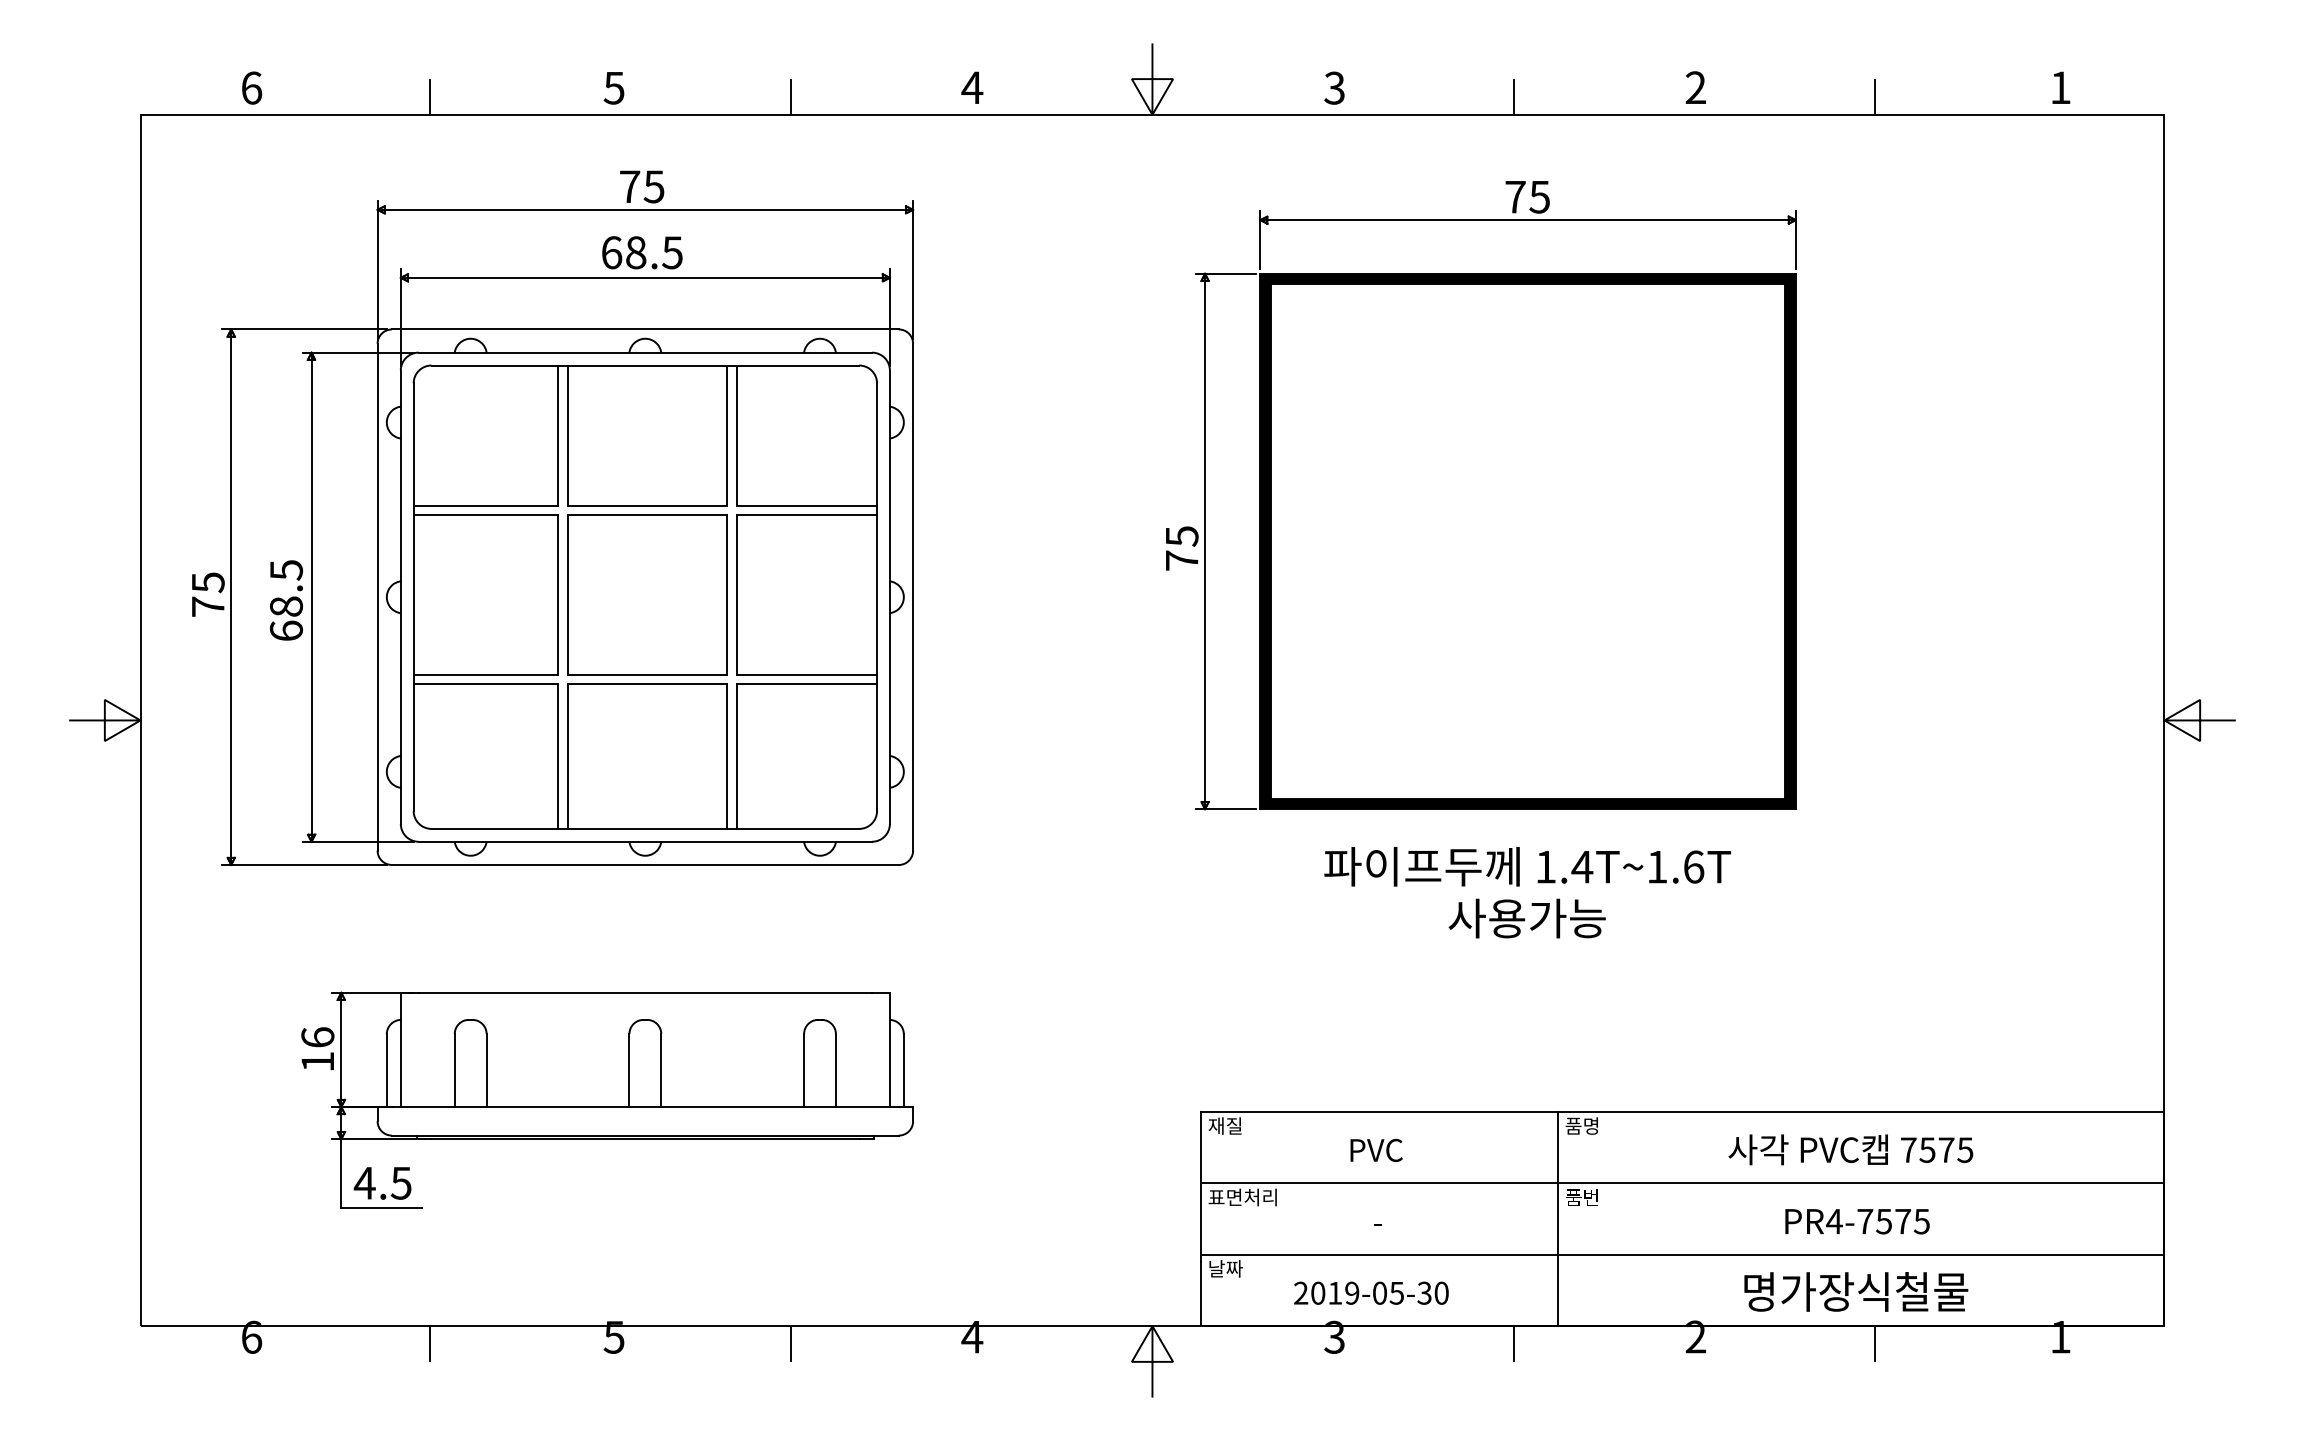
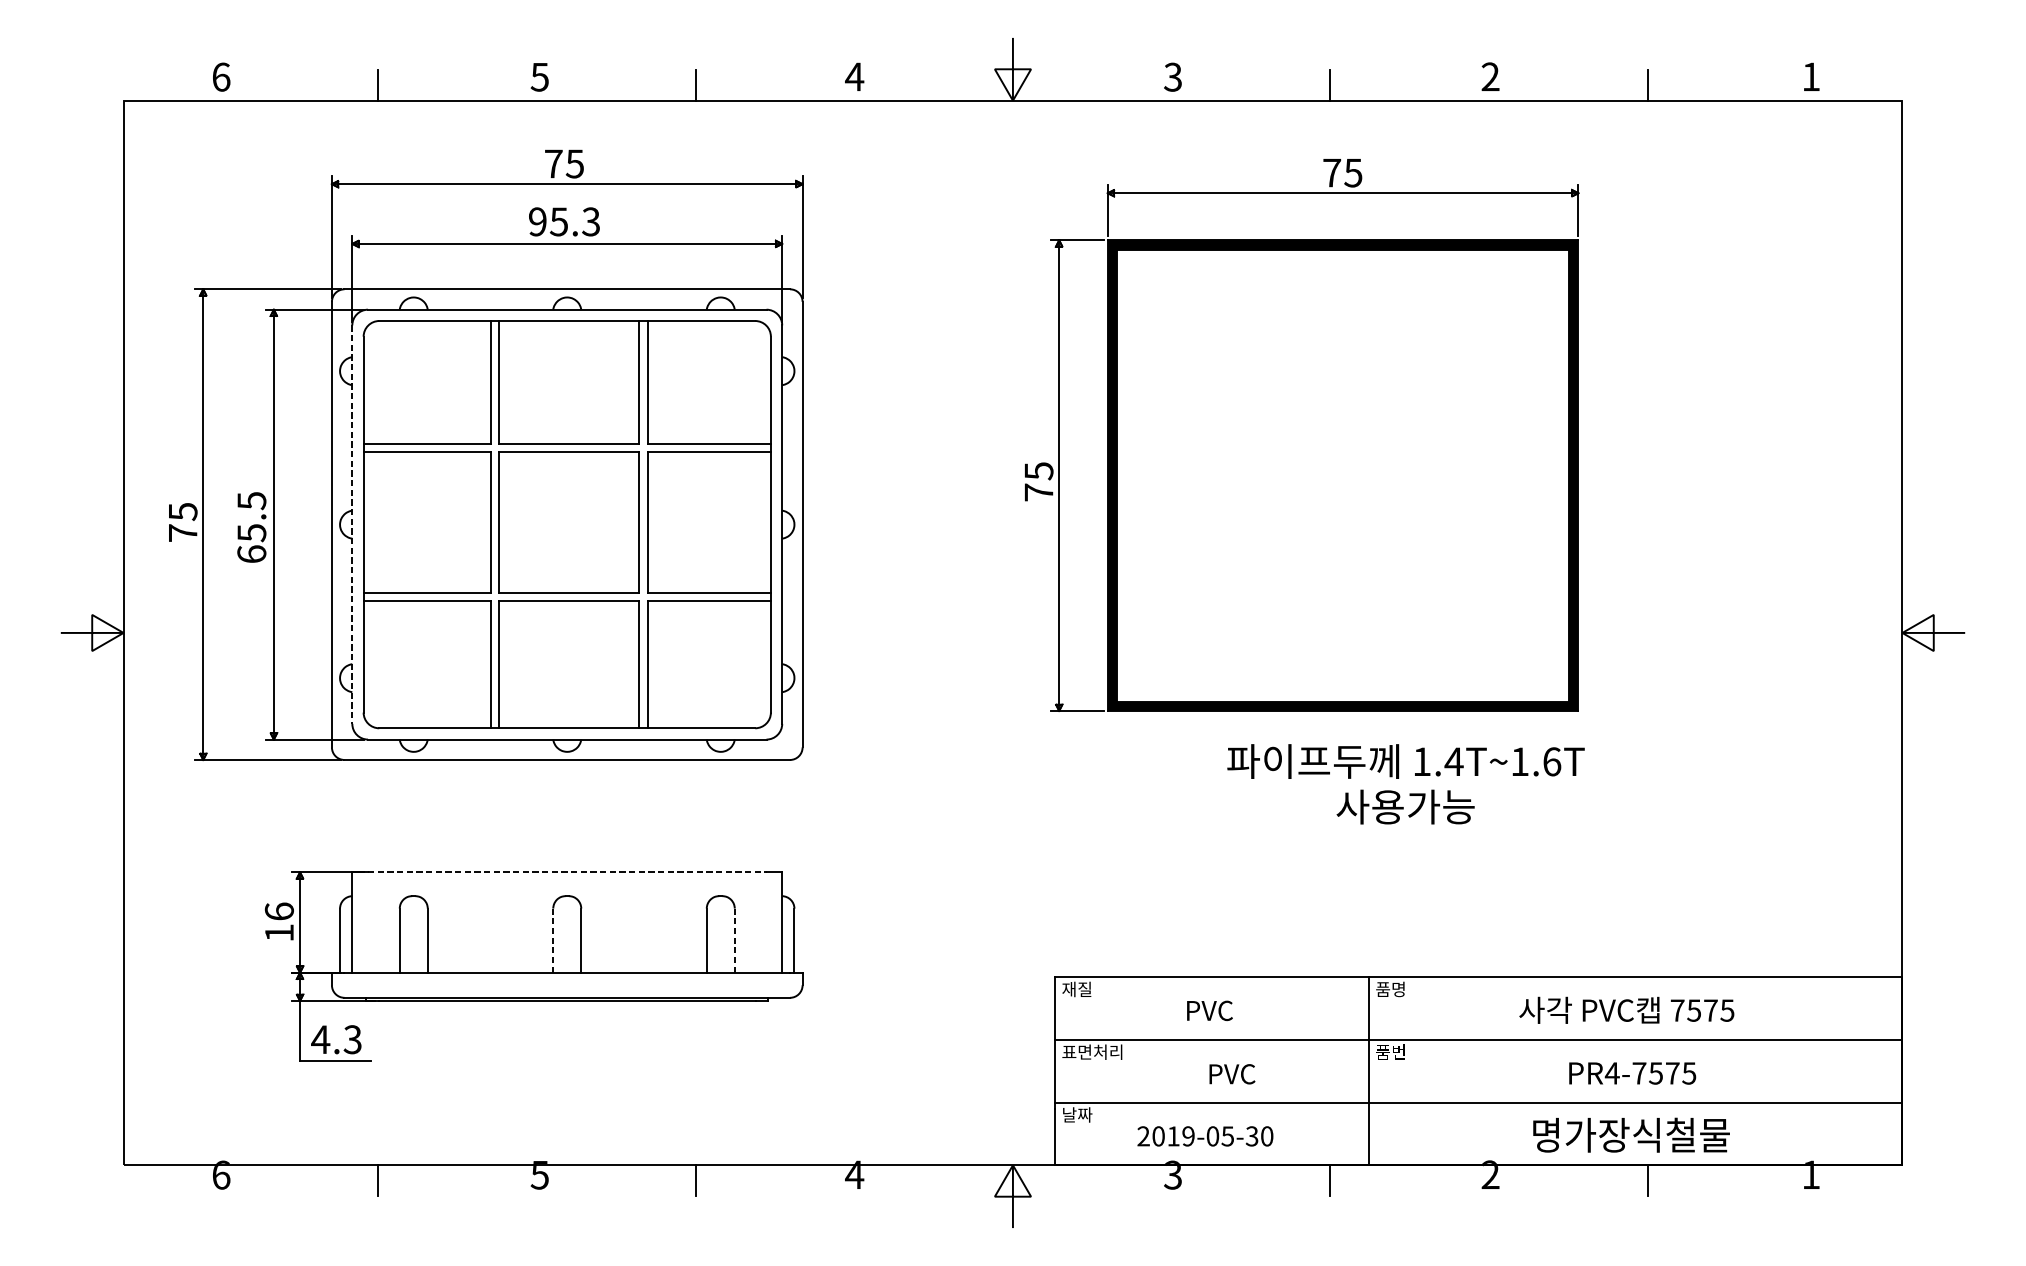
text: (641, 252) -> (563, 221), 68.5 -> 95.3
line: (400, 597) -> (352, 524), solid -> dashed
text: (286, 606) -> (251, 532), 68.5 -> 65.5
text: (1527, 892) -> (1405, 784), moved
line: (645, 992) -> (567, 872), solid -> dashed
line: (629, 1070) -> (553, 940), solid -> dashed
line: (835, 1071) -> (734, 941), solid -> dashed
text: (401, 1182) -> (352, 1039), 4.5 -> 4.3
text: (1401, 1222) -> (1231, 1074), - -> PVC

